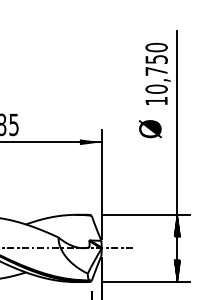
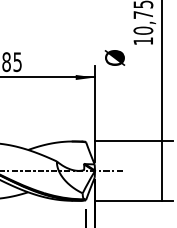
text: (149, 129) -> (114, 58), moved
hatch: (177, 225) -> (161, 150), removed
hatch: (177, 270) -> (161, 190), removed

